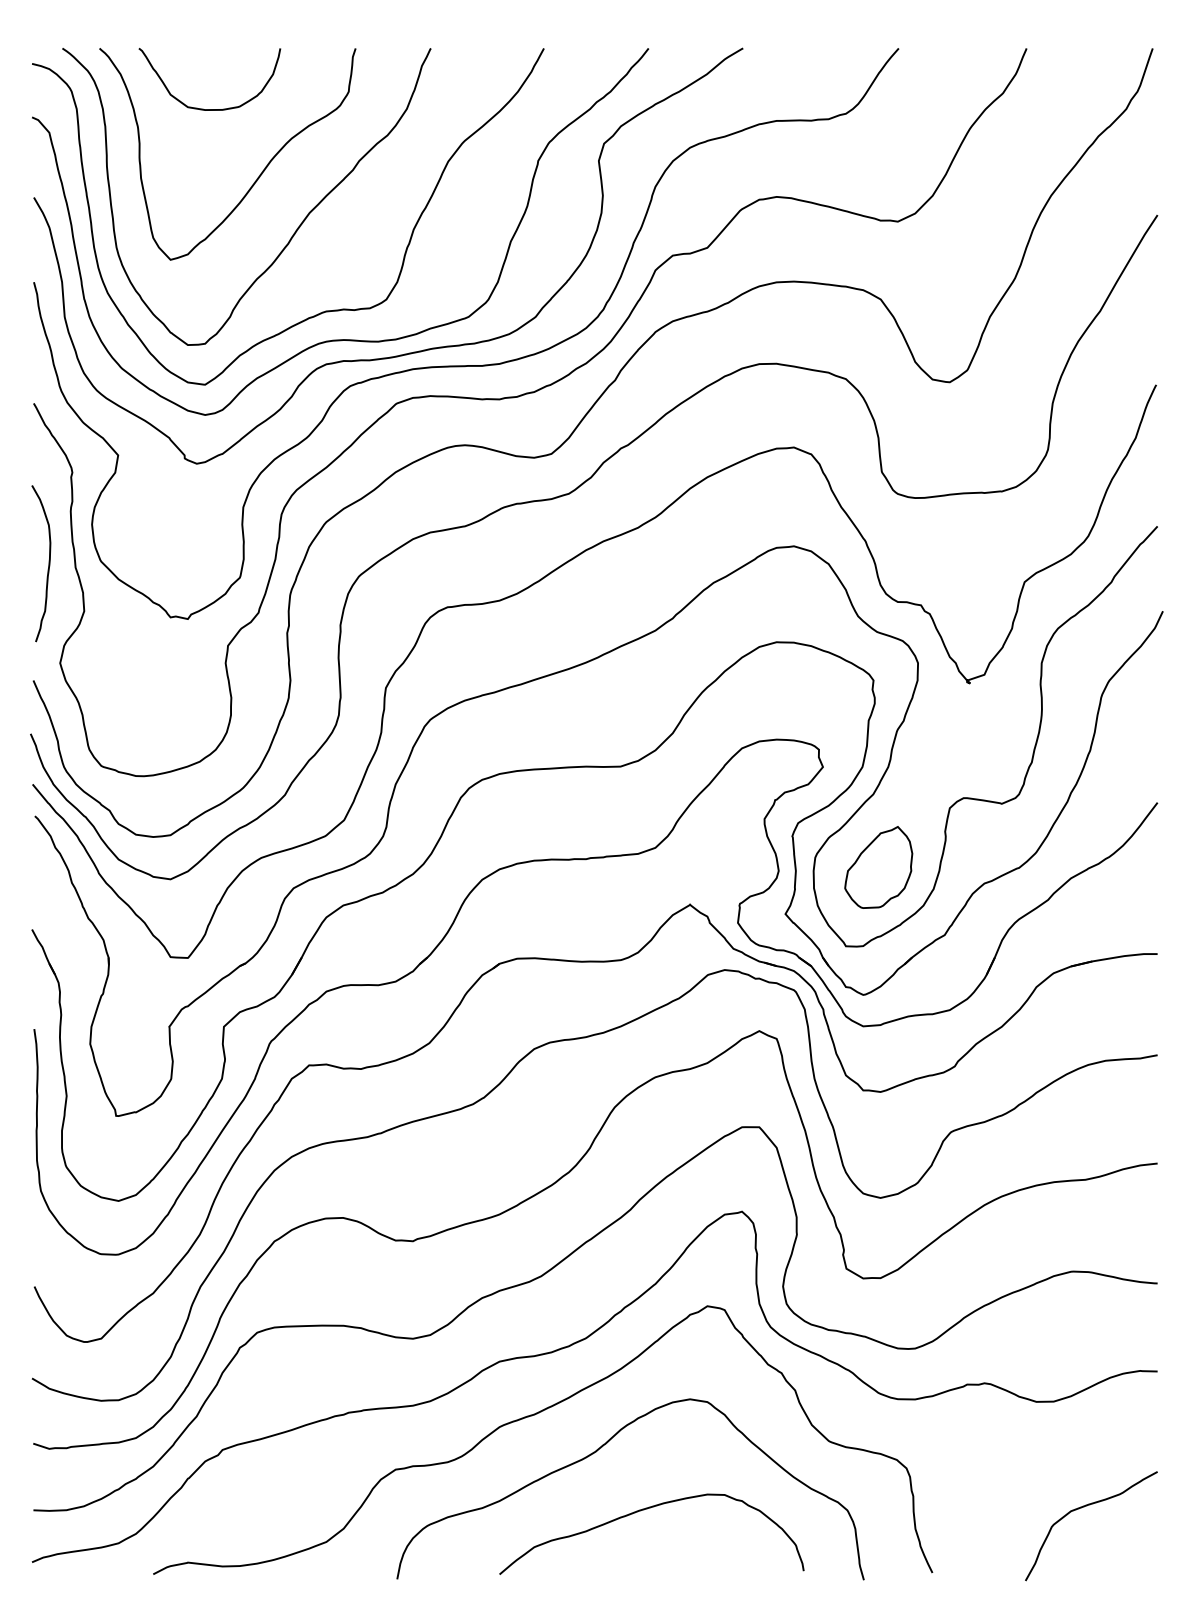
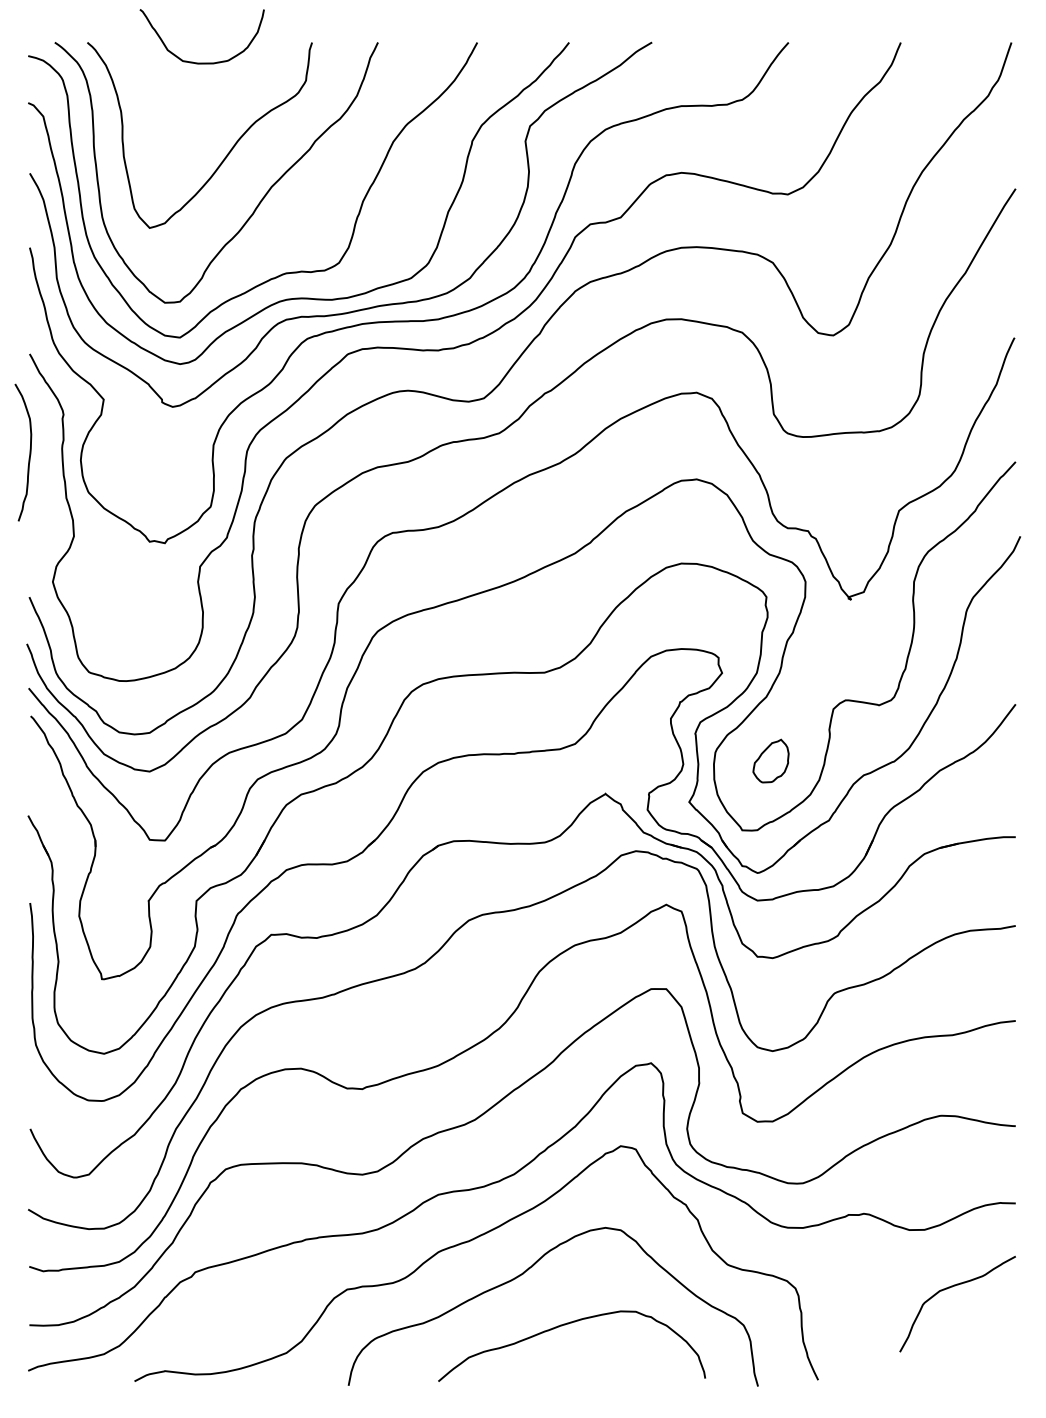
curve: (209, 108) -> (201, 62), moved
curve: (48, 563) -> (29, 452), moved
part: (878, 866) -> (770, 760), size x0.6
curve: (1085, 1507) -> (952, 1287), moved

